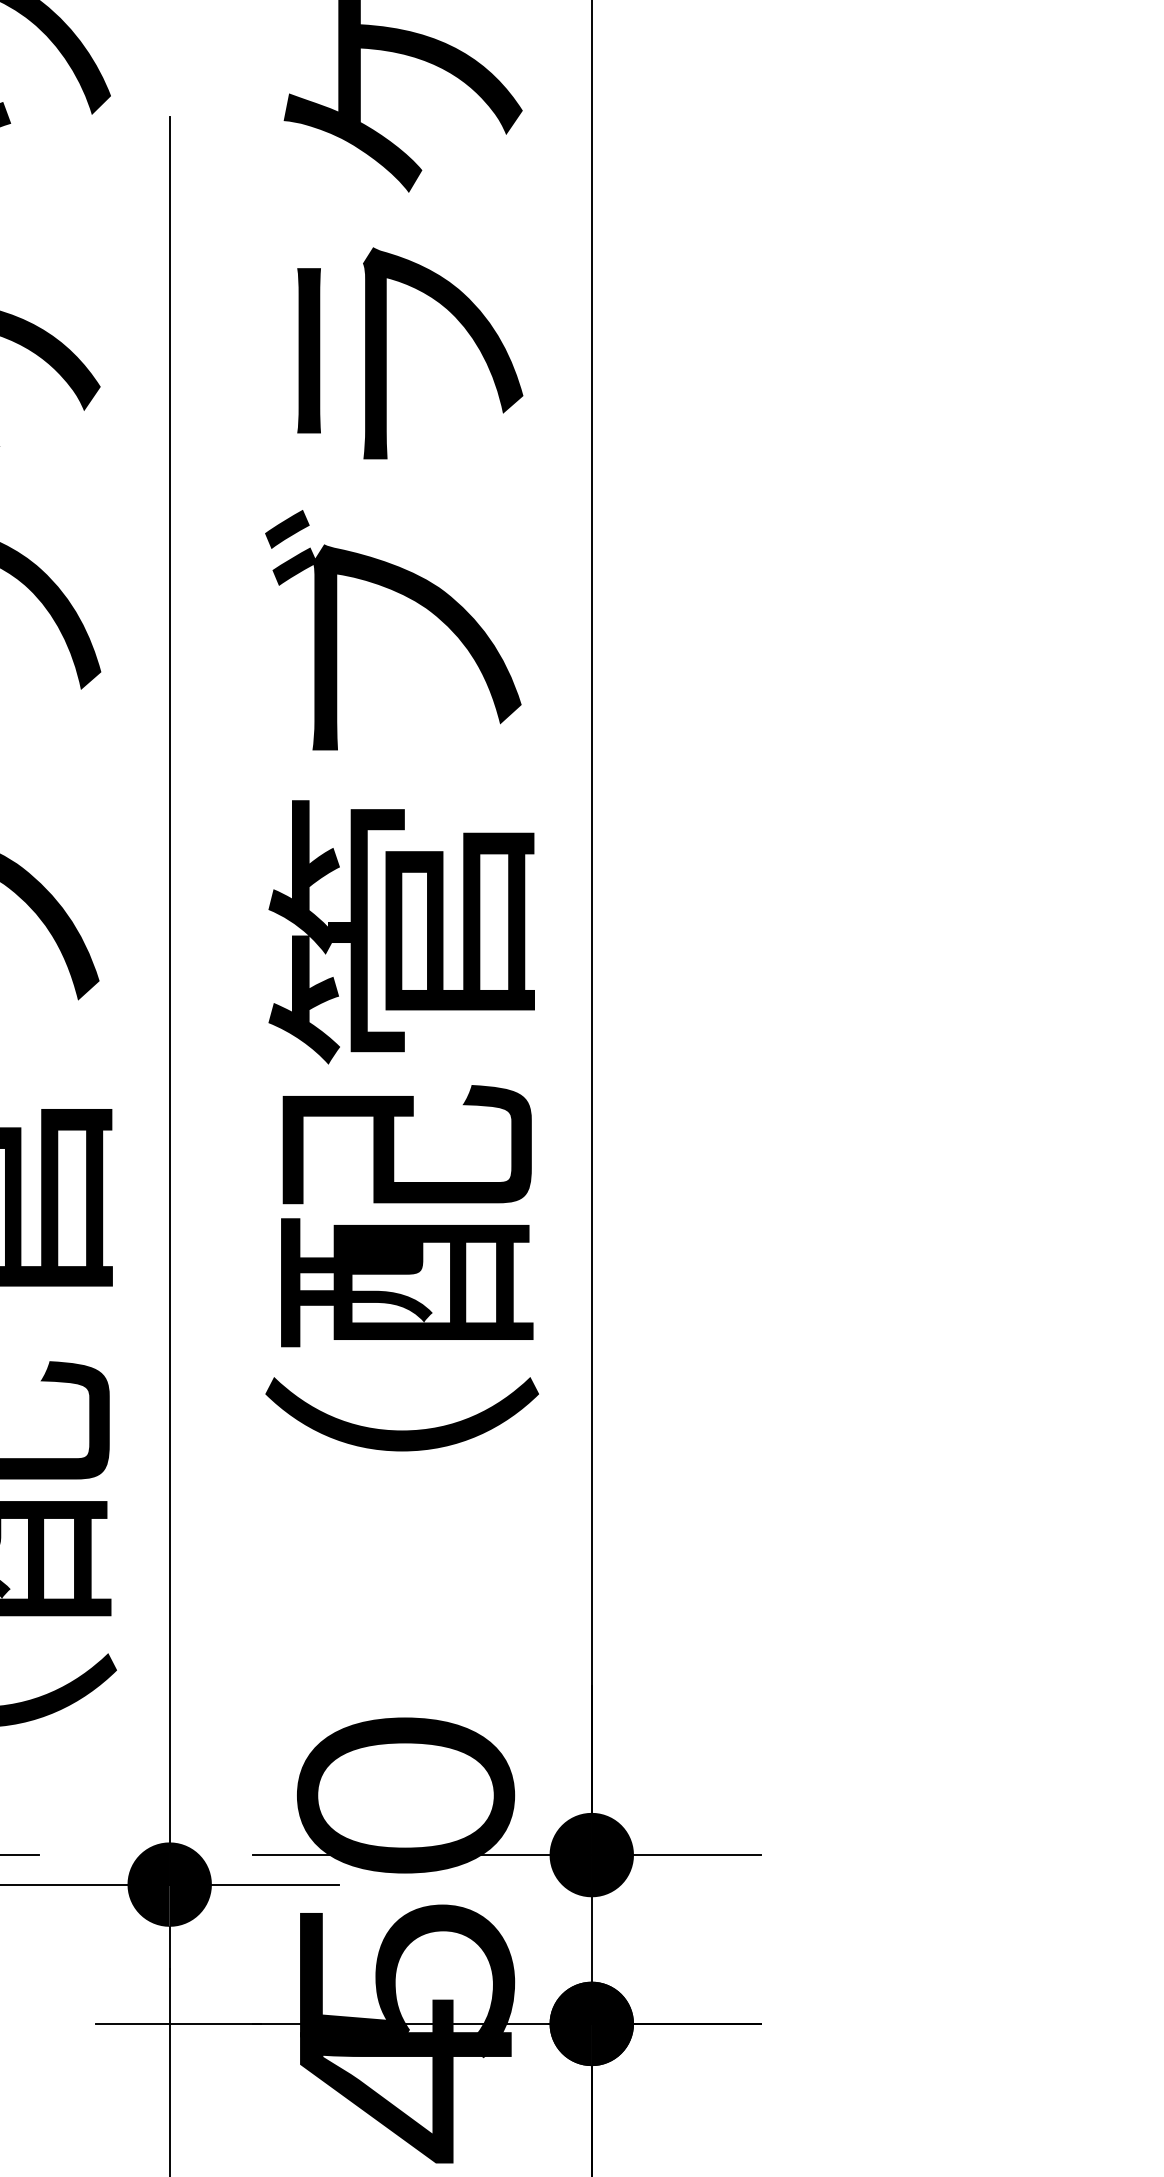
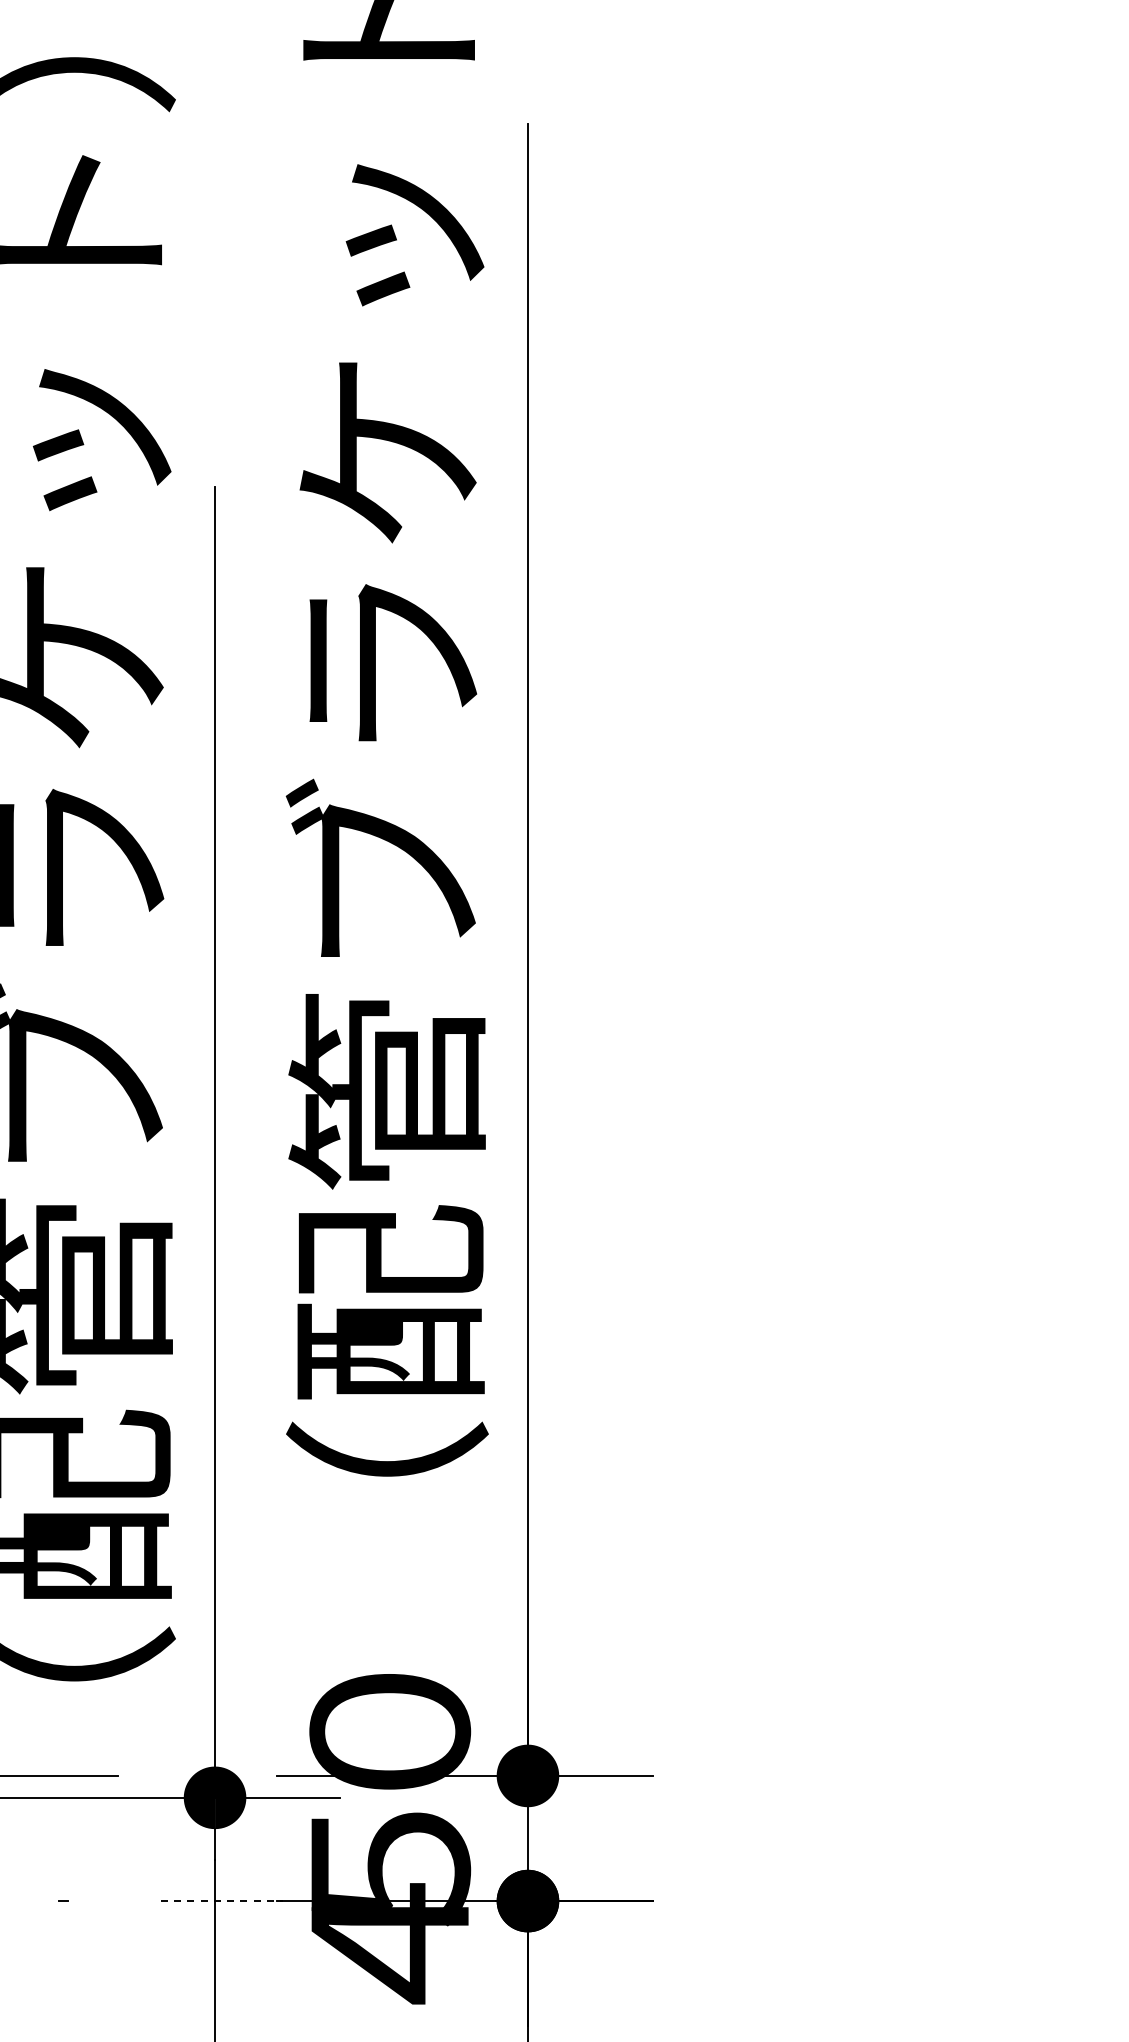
line: (178, 2024) -> (221, 1901), solid -> dashed

